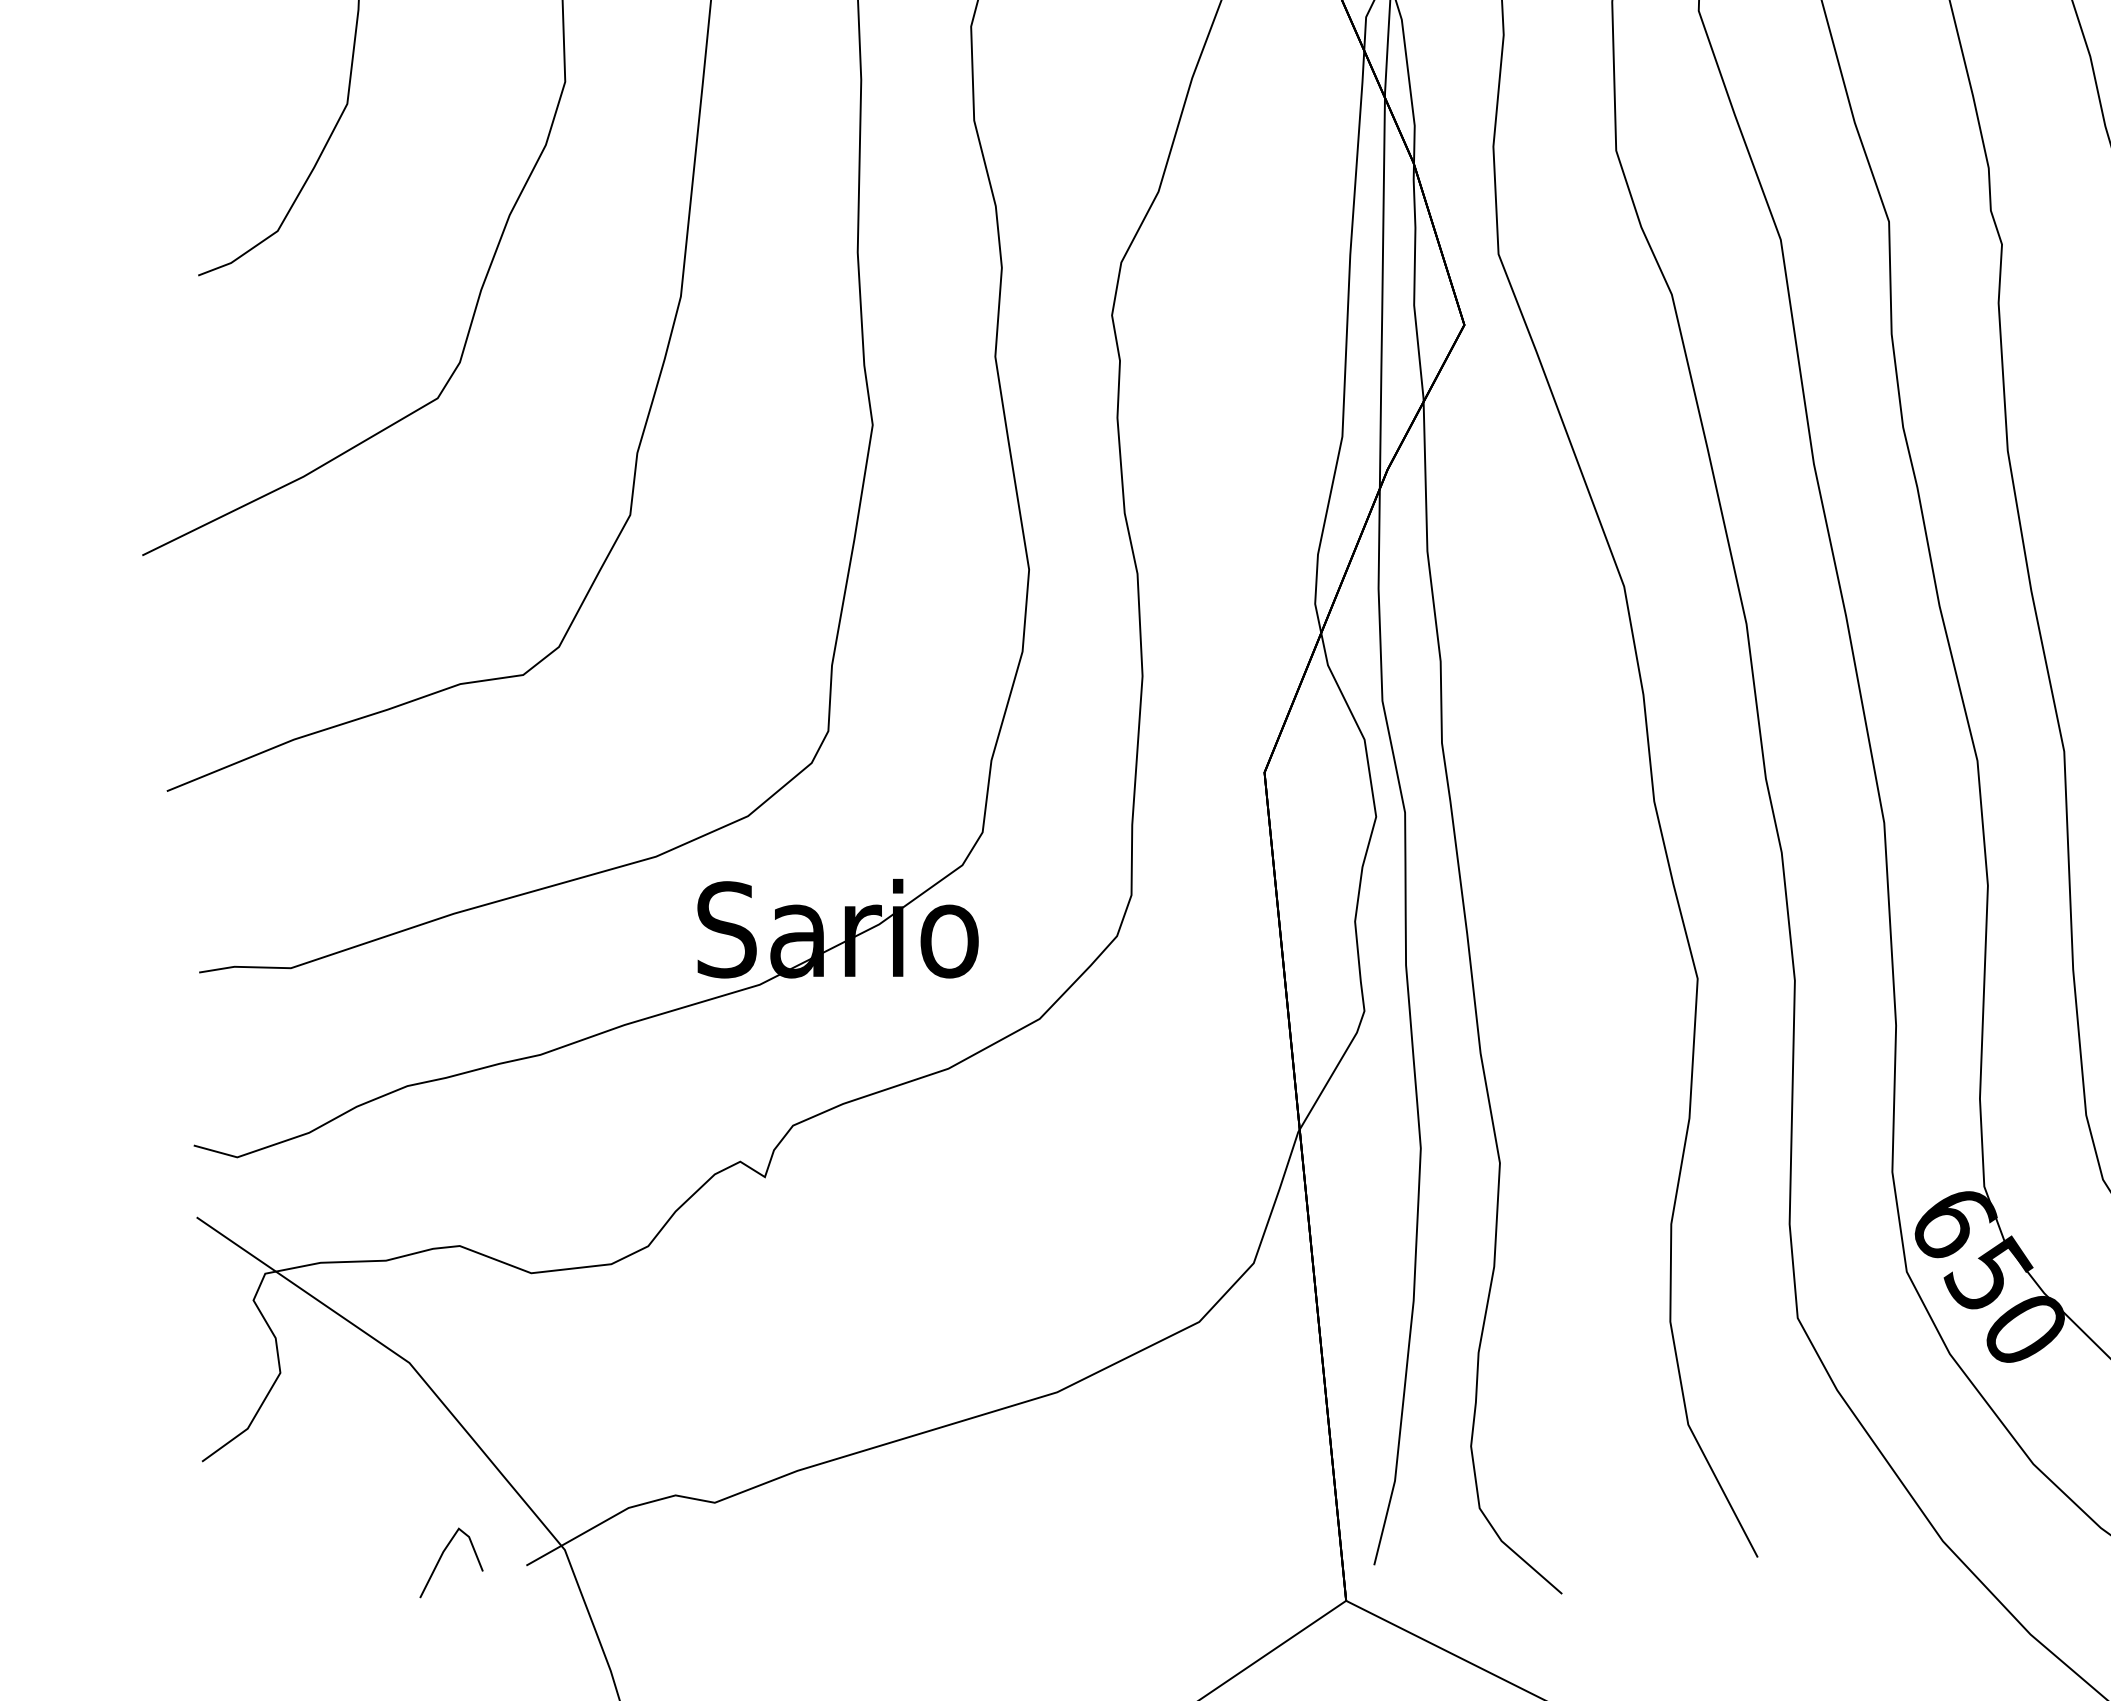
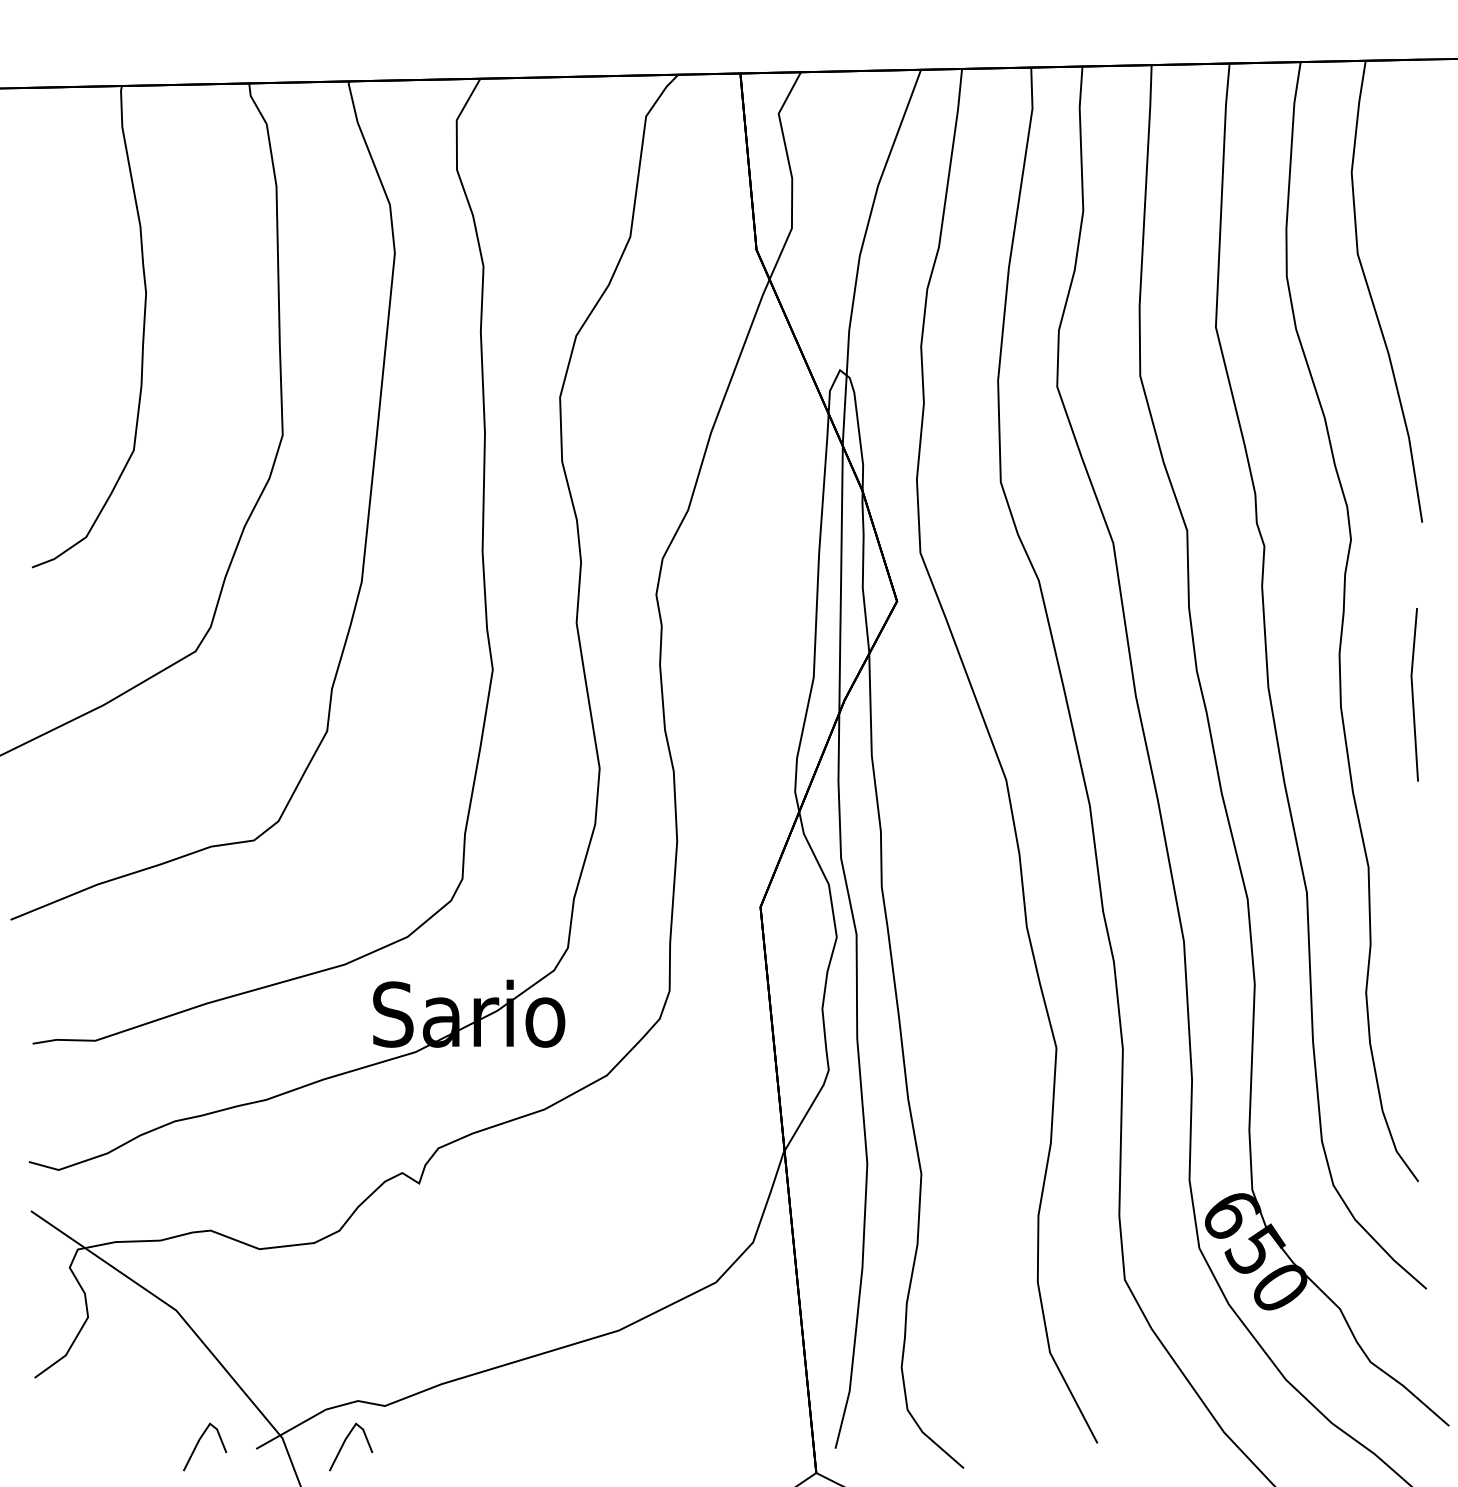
line: (657, 1556) -> (345, 1442), added

